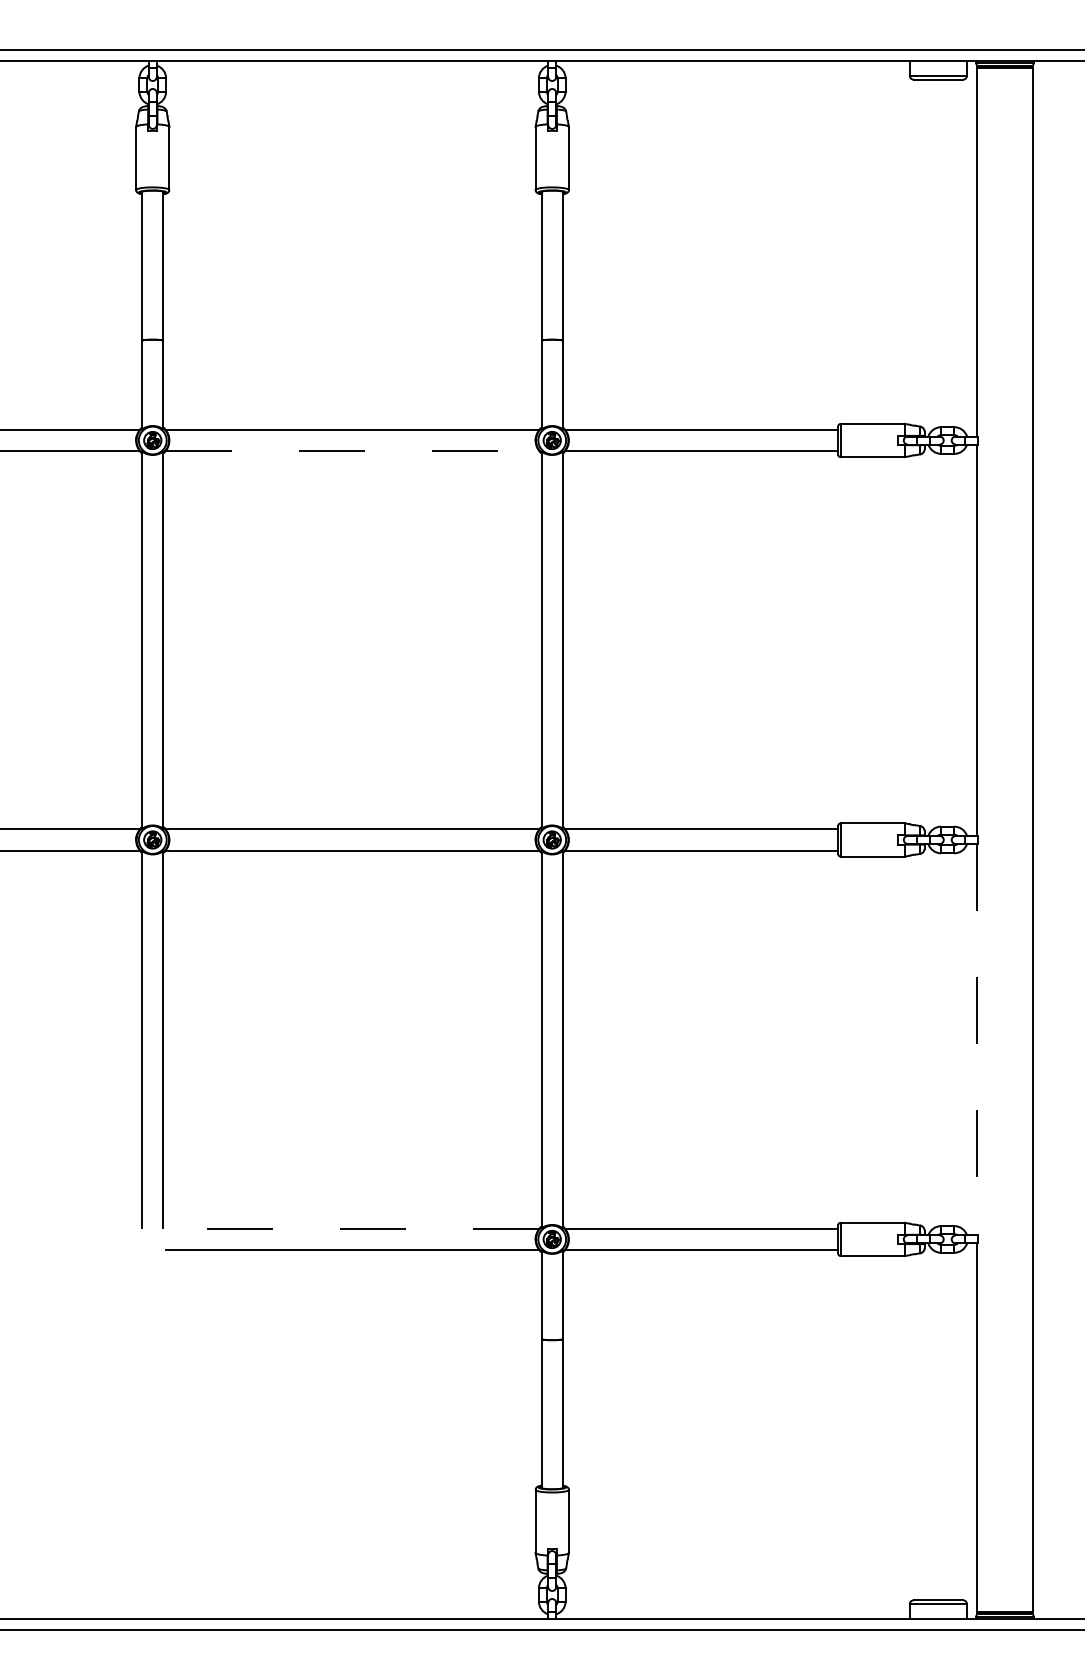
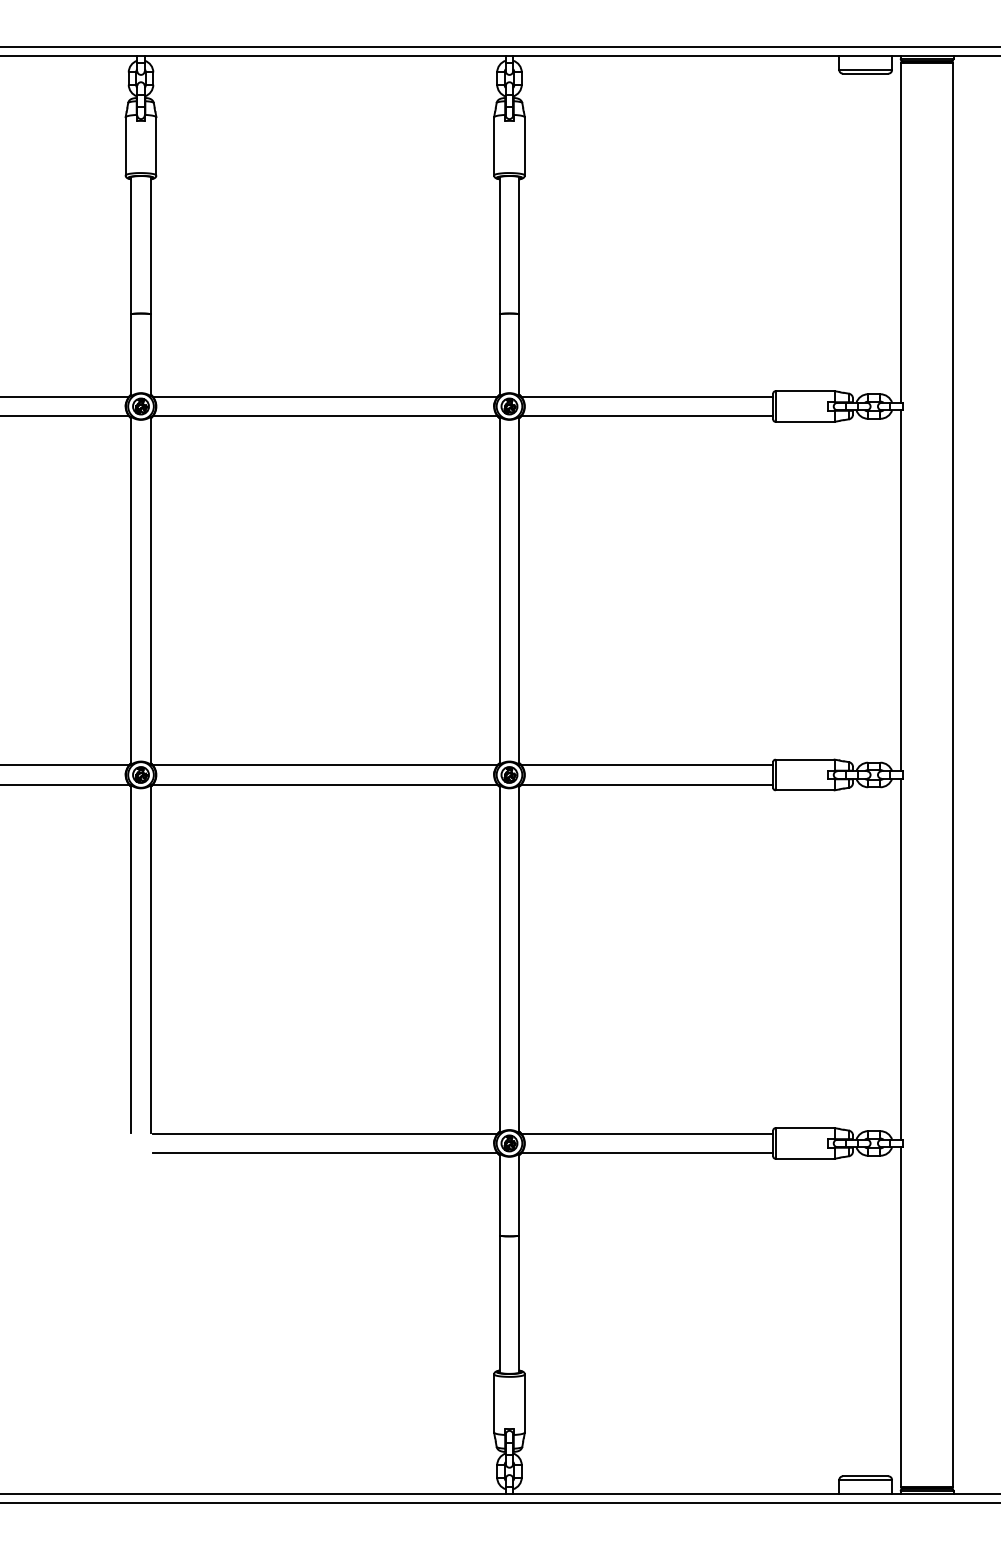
line: (352, 451) -> (325, 416), dashed -> solid
line: (976, 1039) -> (900, 959), dashed -> solid
line: (352, 1228) -> (325, 1133), dashed -> solid

